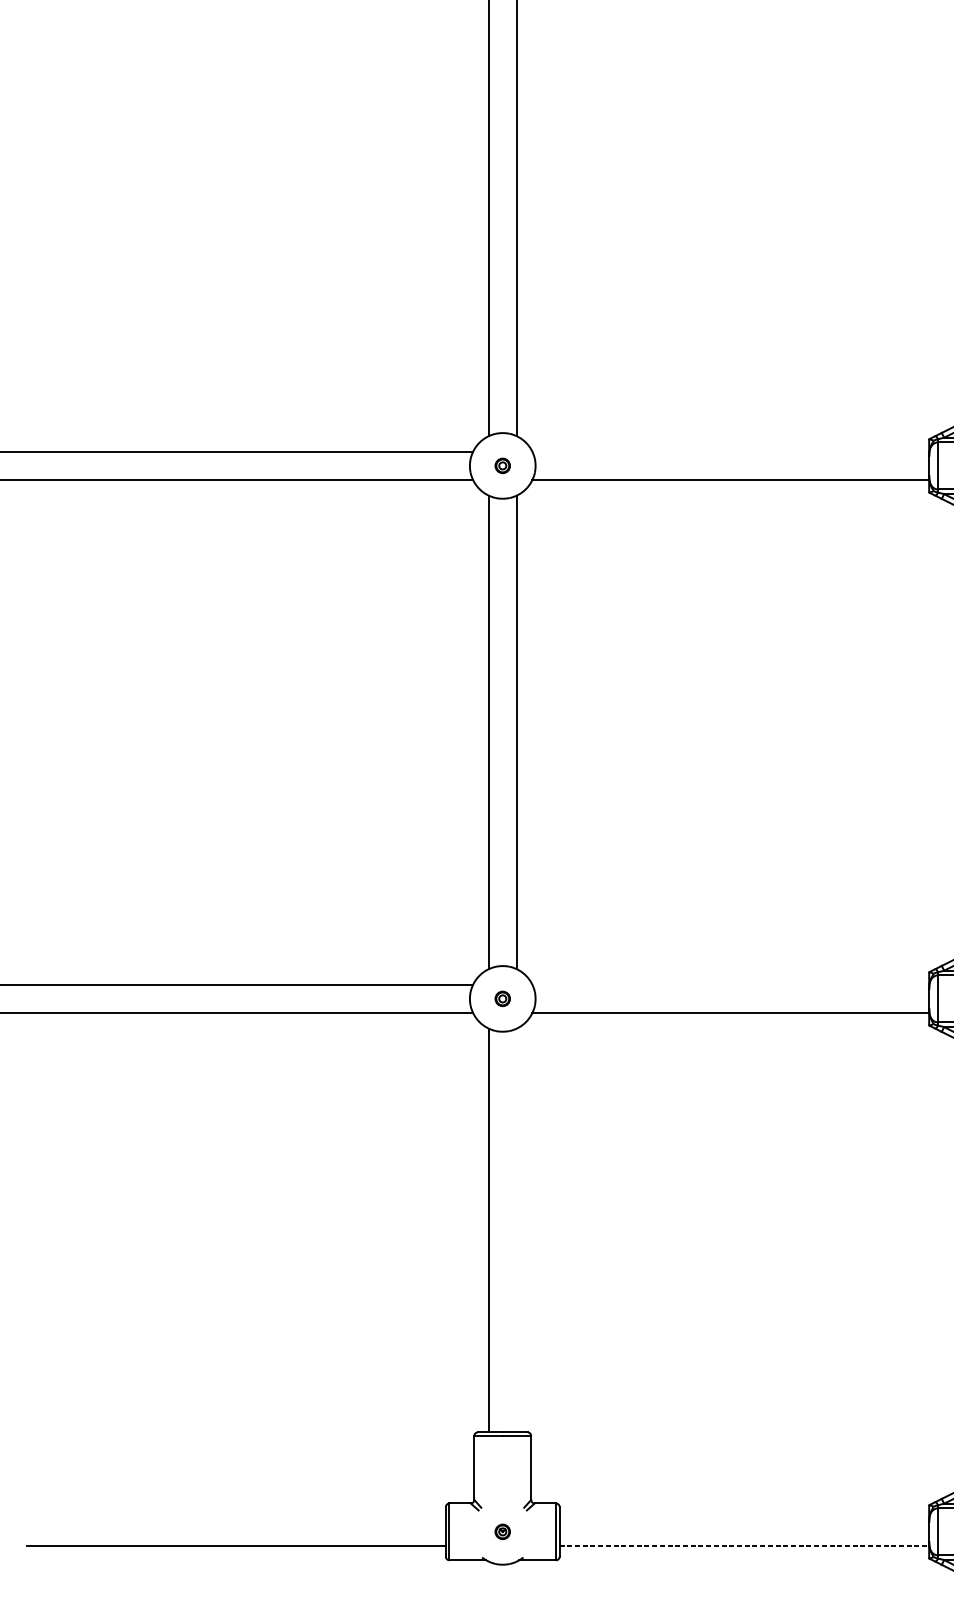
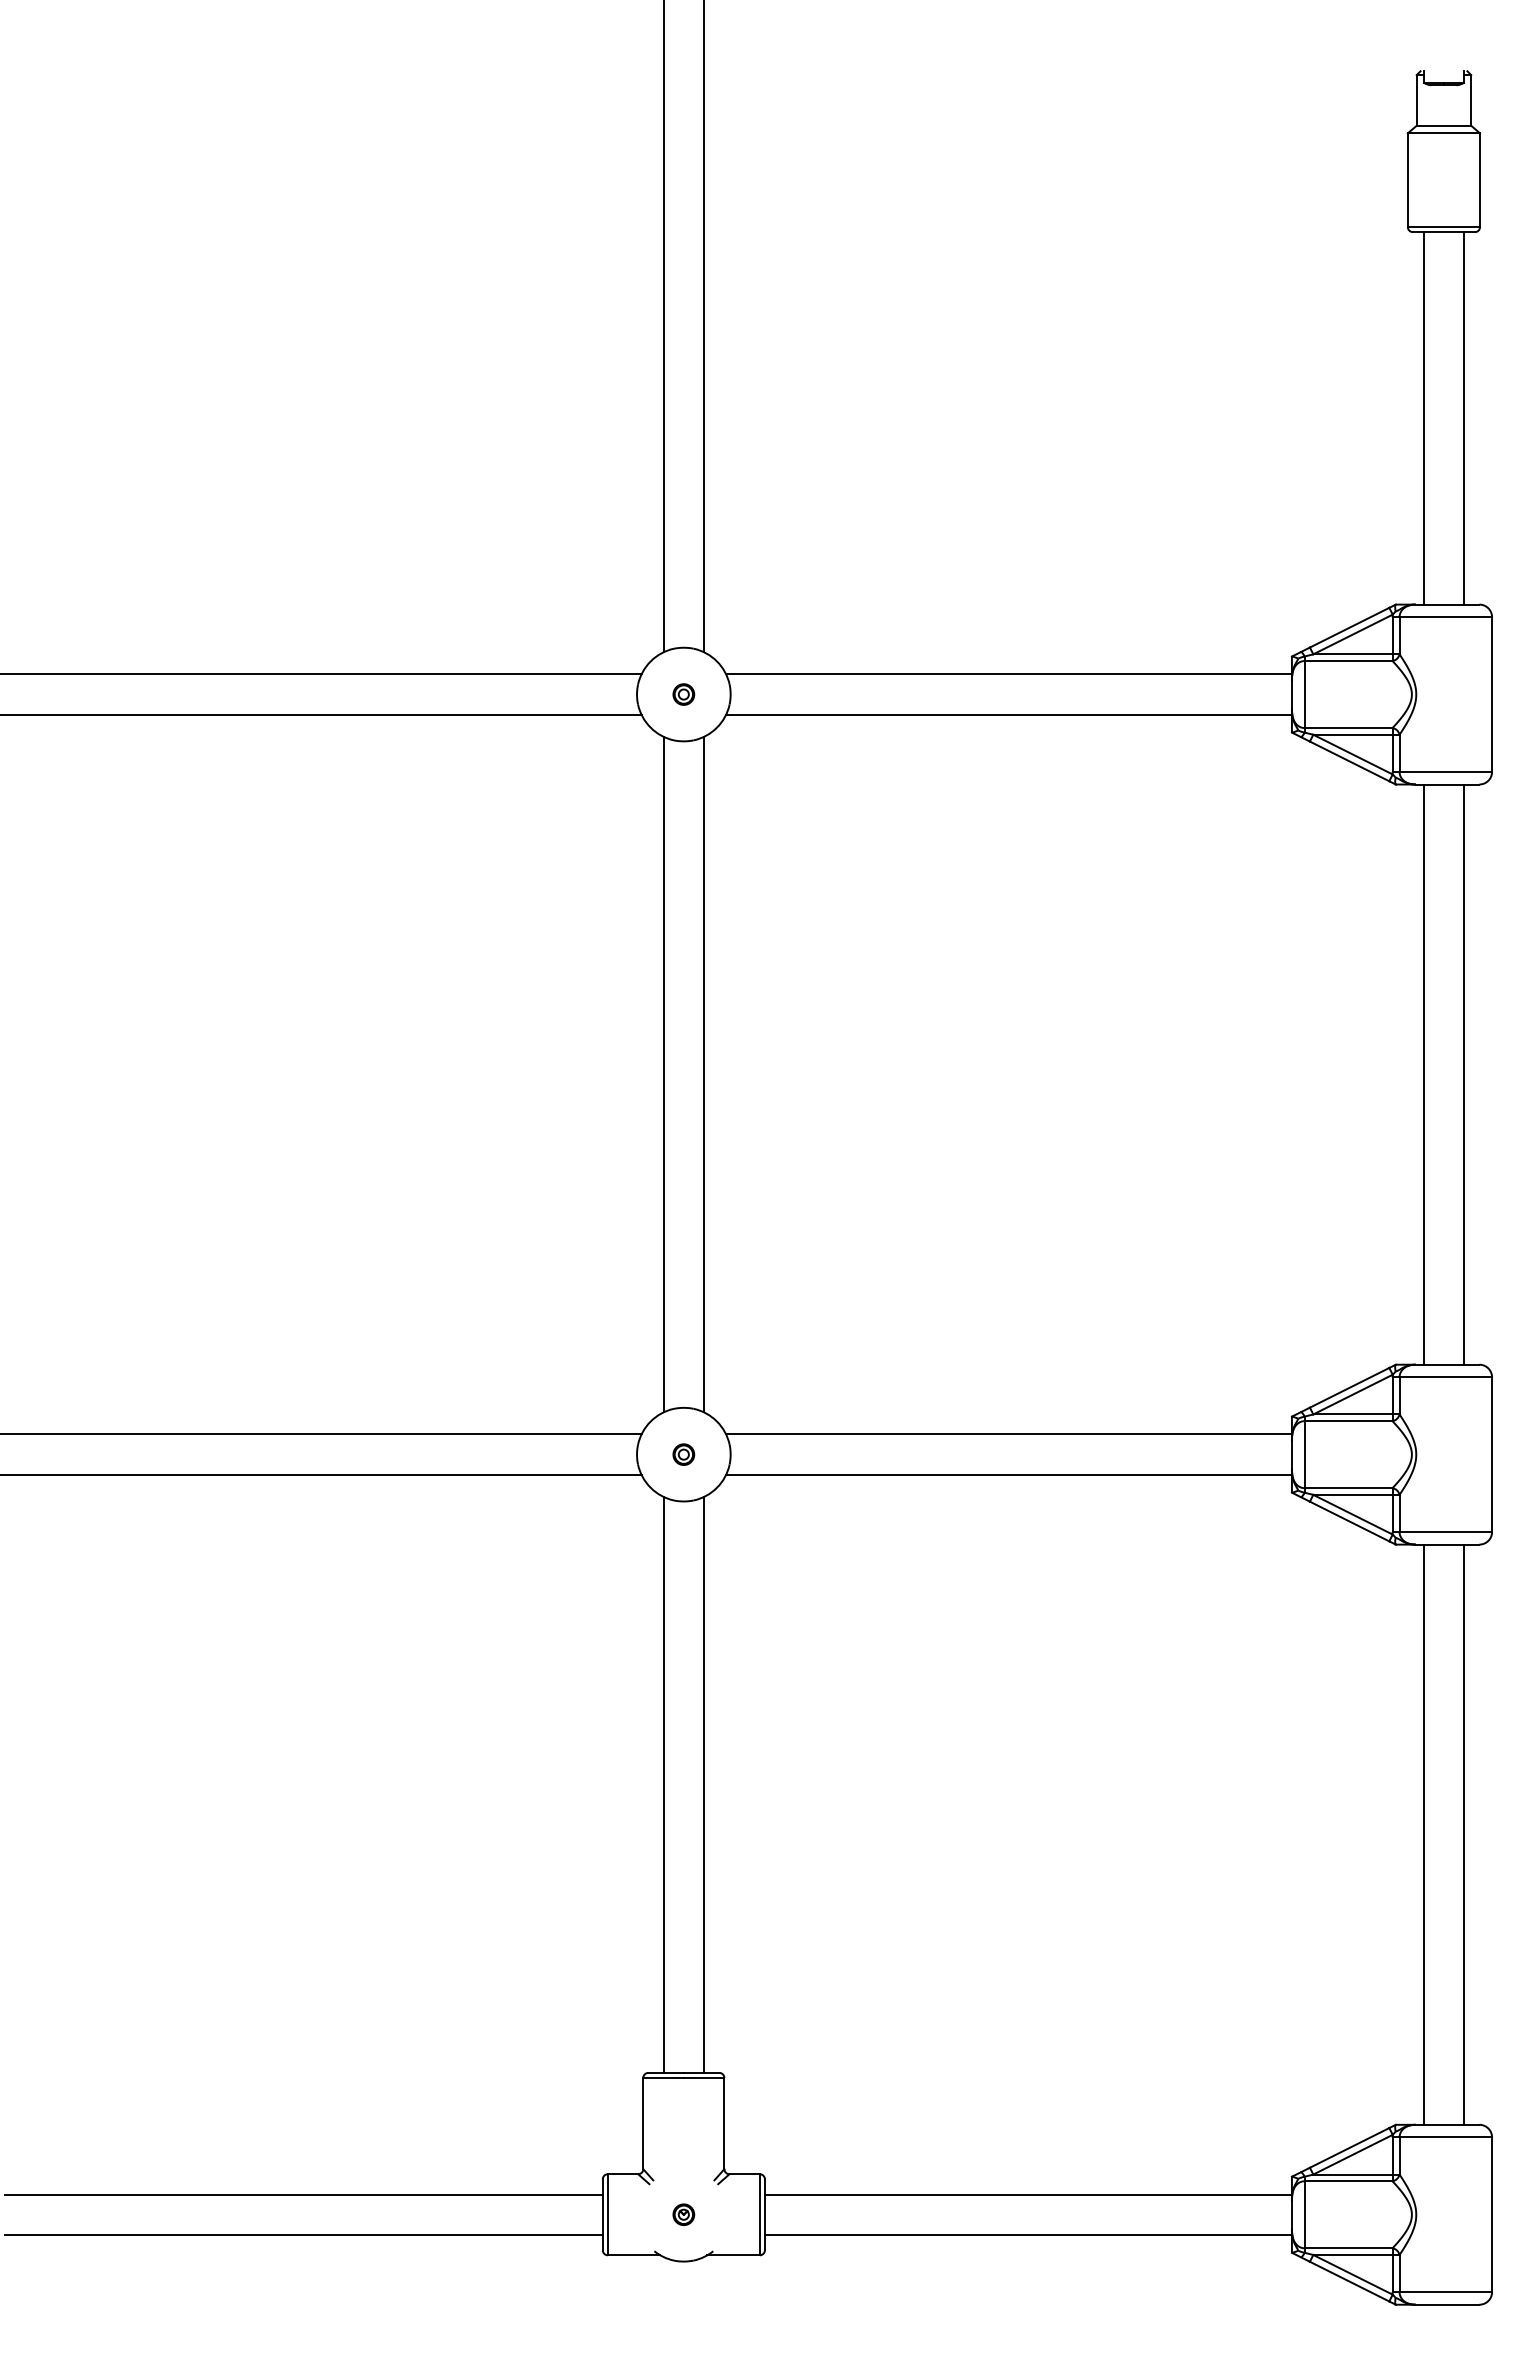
line: (730, 451) -> (1008, 674), added
line: (730, 984) -> (1008, 1434), added
line: (517, 1230) -> (704, 1784), added
line: (236, 1517) -> (303, 2194), added
line: (743, 1517) -> (1027, 2194), added
line: (744, 1546) -> (1028, 2235), dashed -> solid

